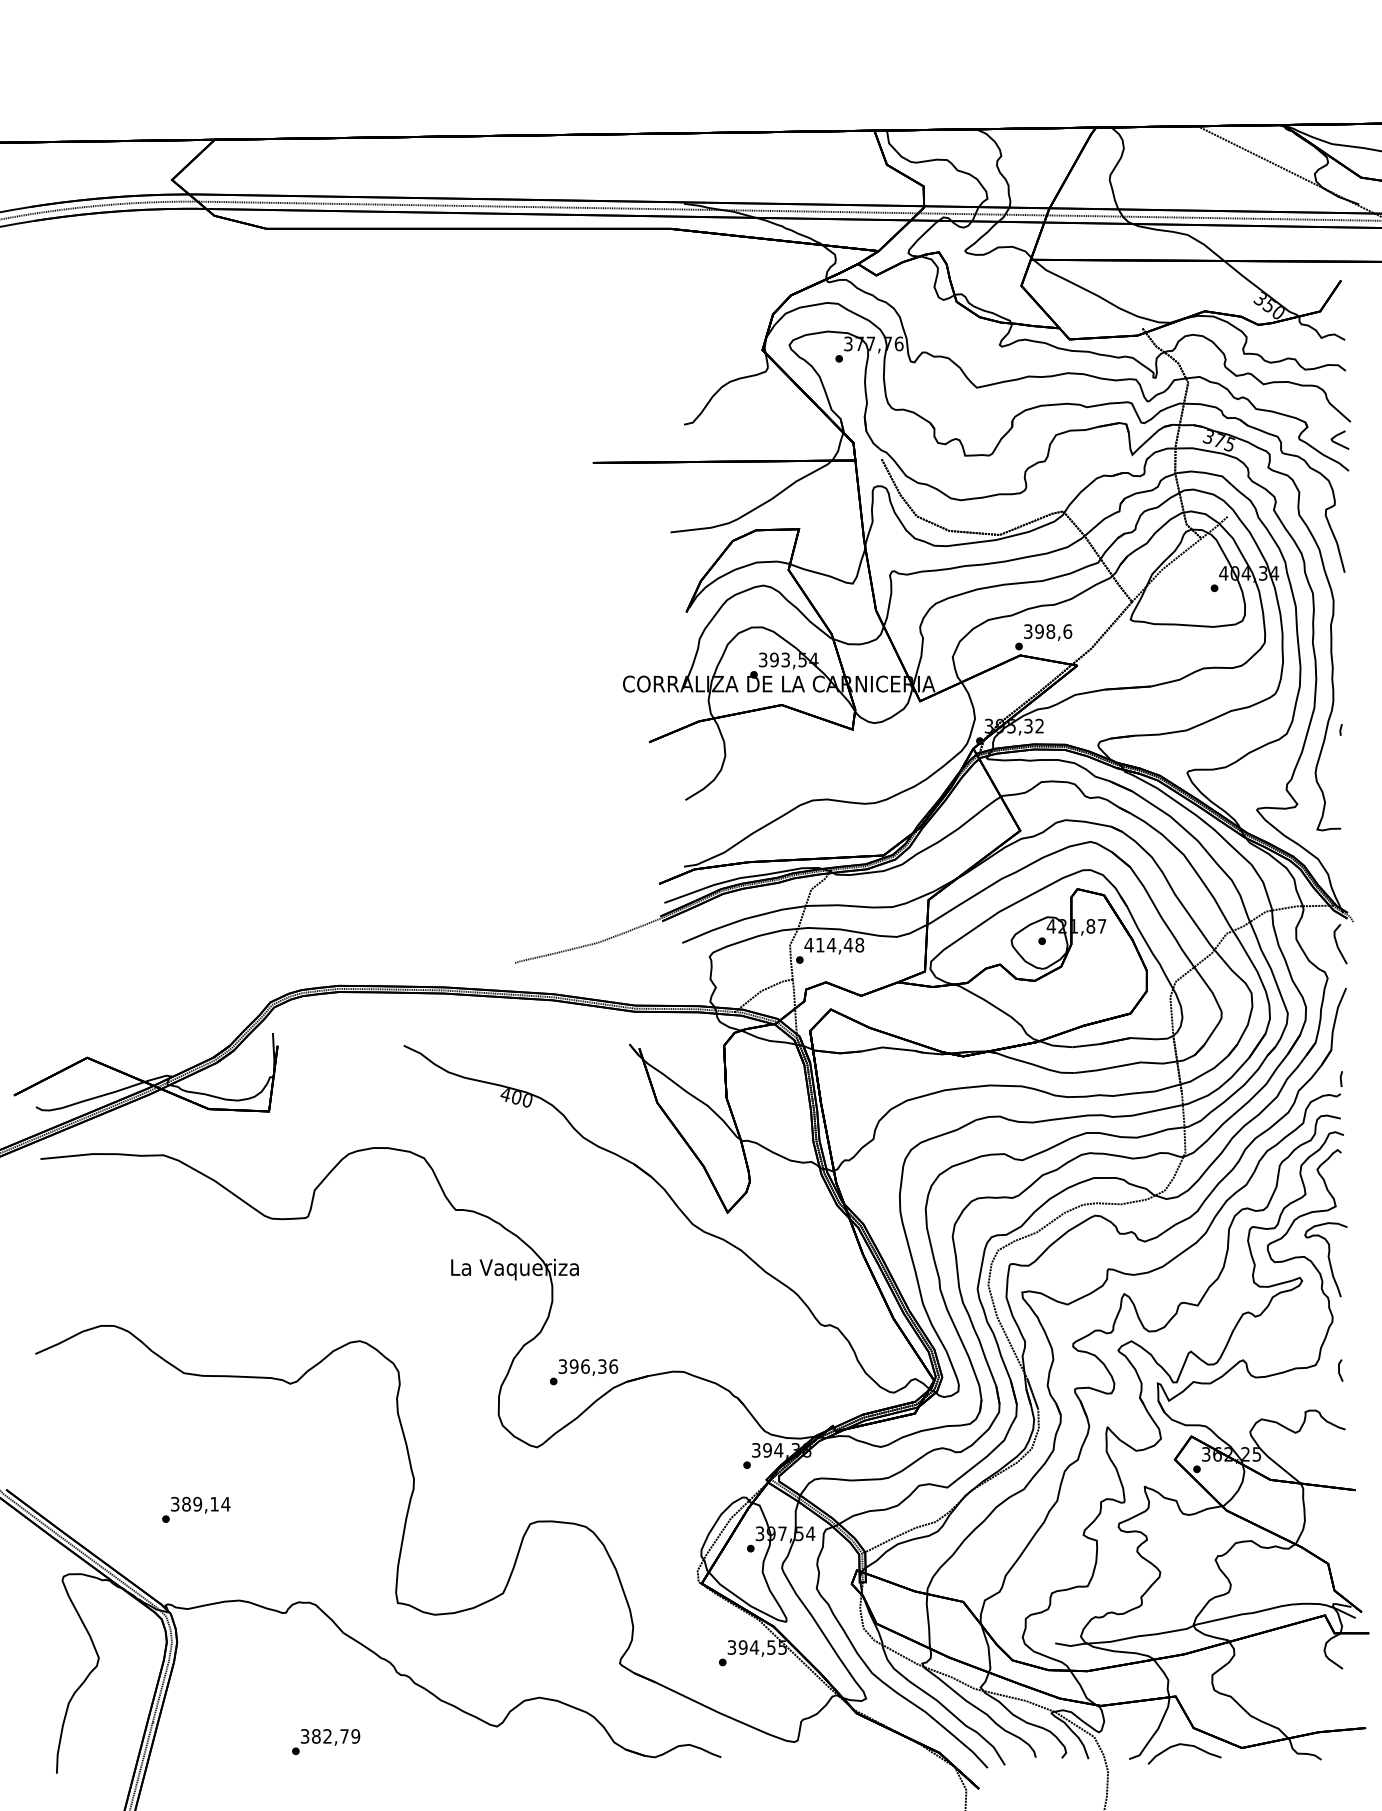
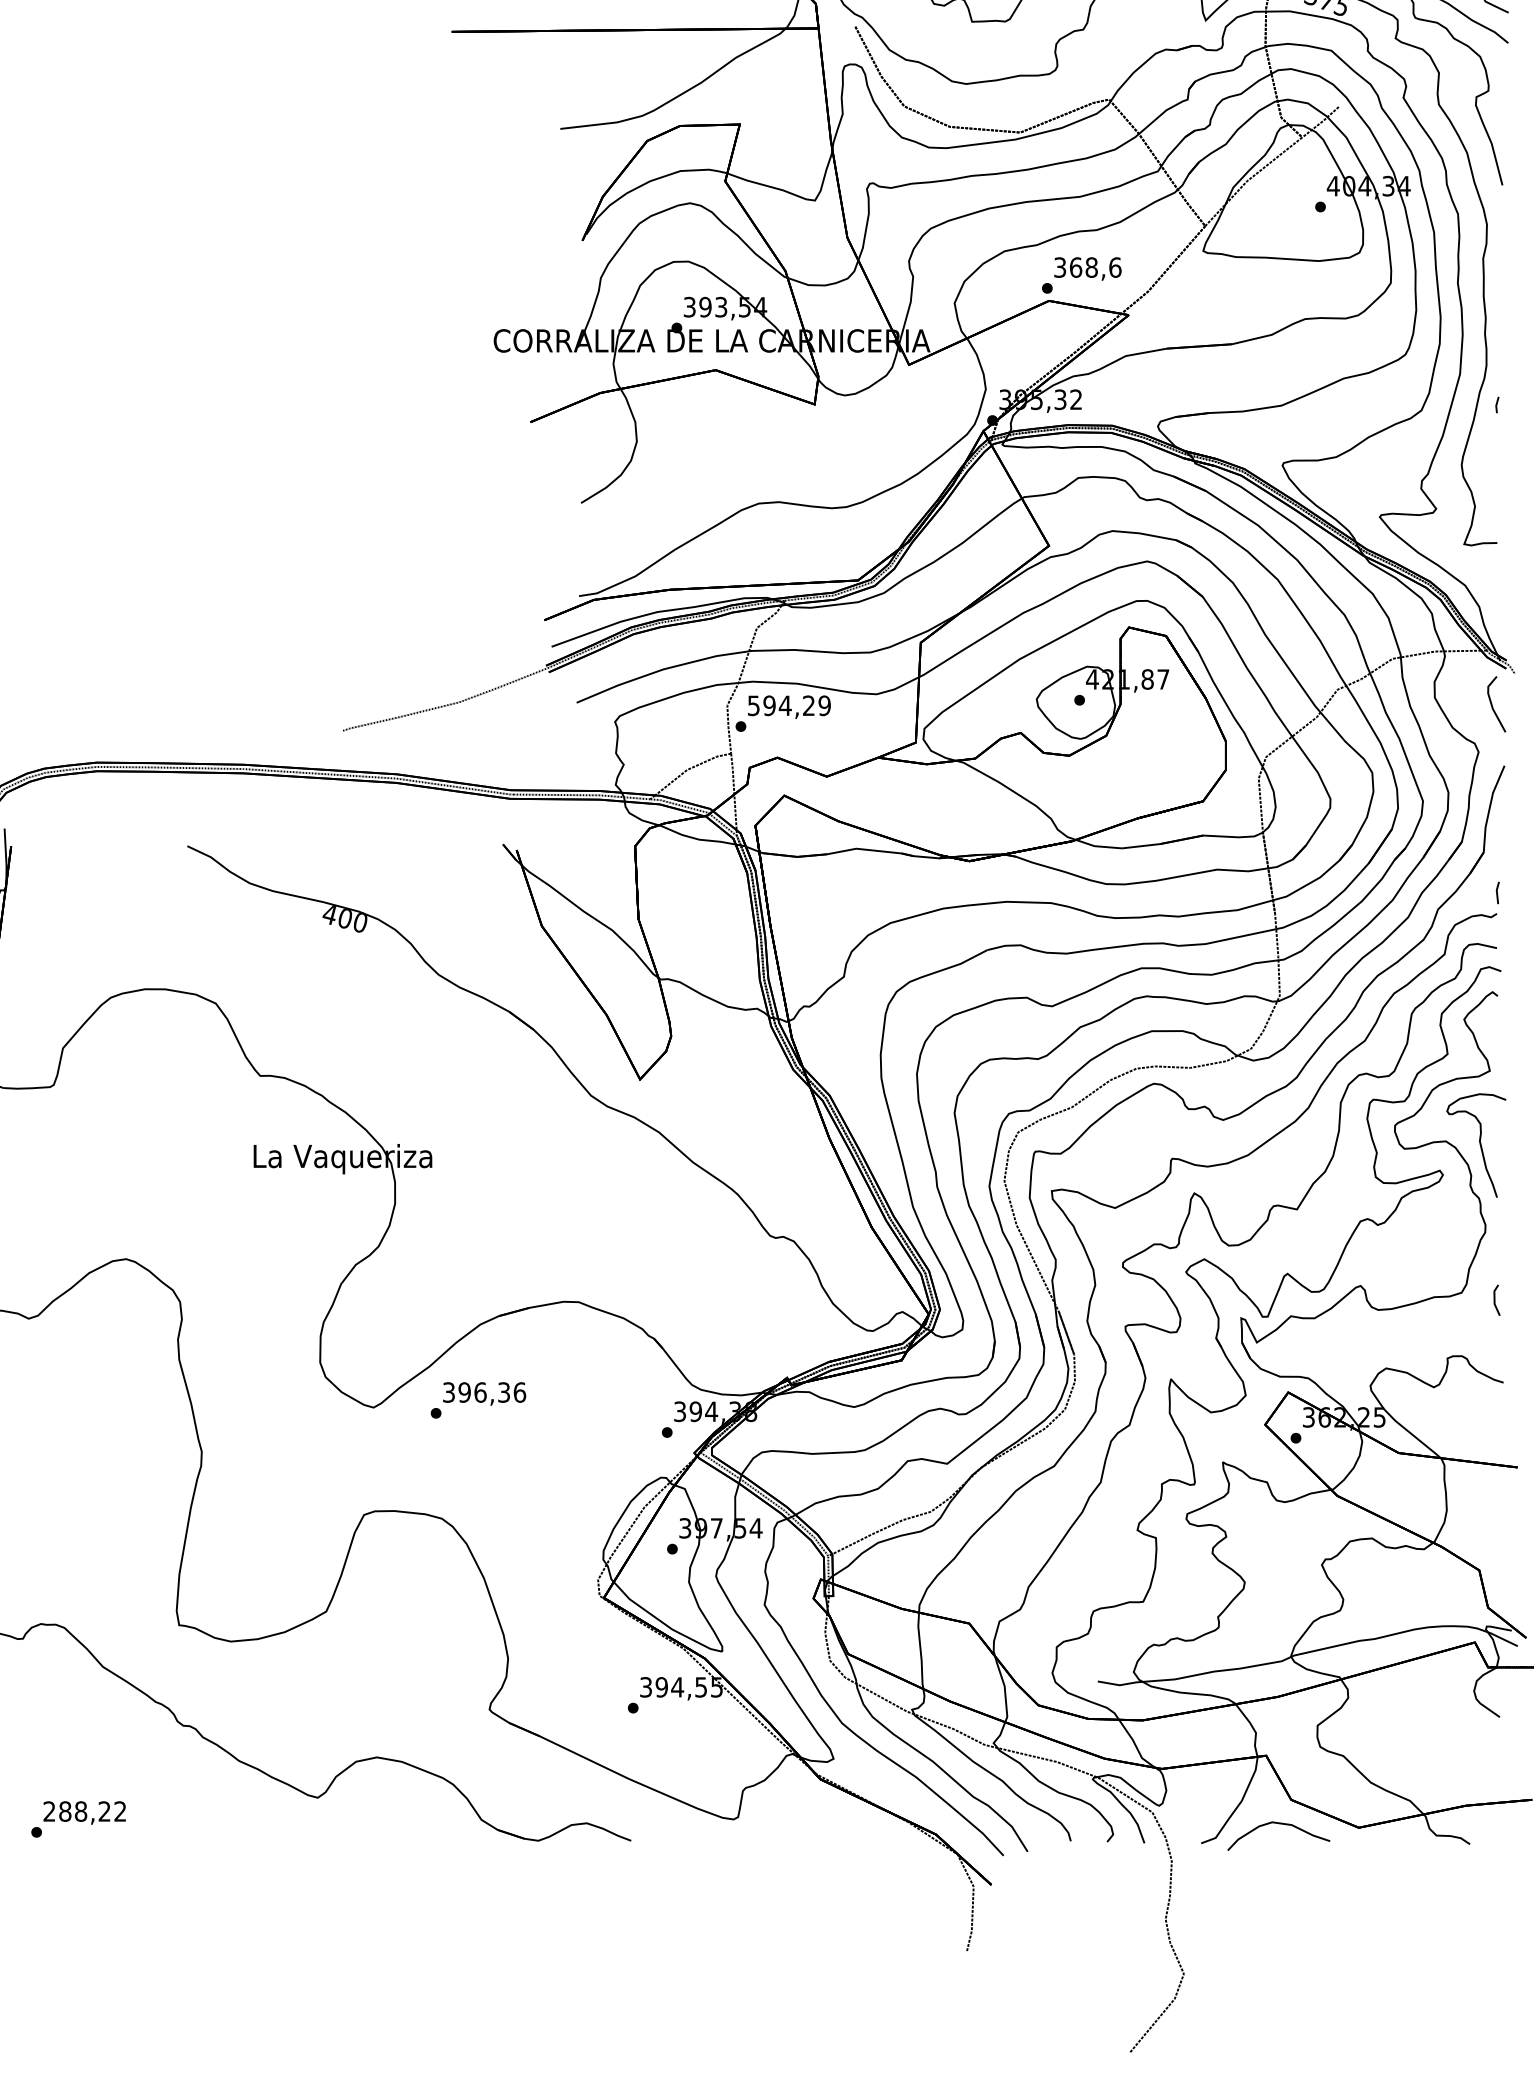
text: (1039, 631) -> (1075, 267), 398,6 -> 368,6
text: (834, 944) -> (789, 704), 414,48 -> 594,29
text: (583, 1372) -> (477, 1400), moved
text: (330, 1736) -> (85, 1811), 382,79 -> 288,22

